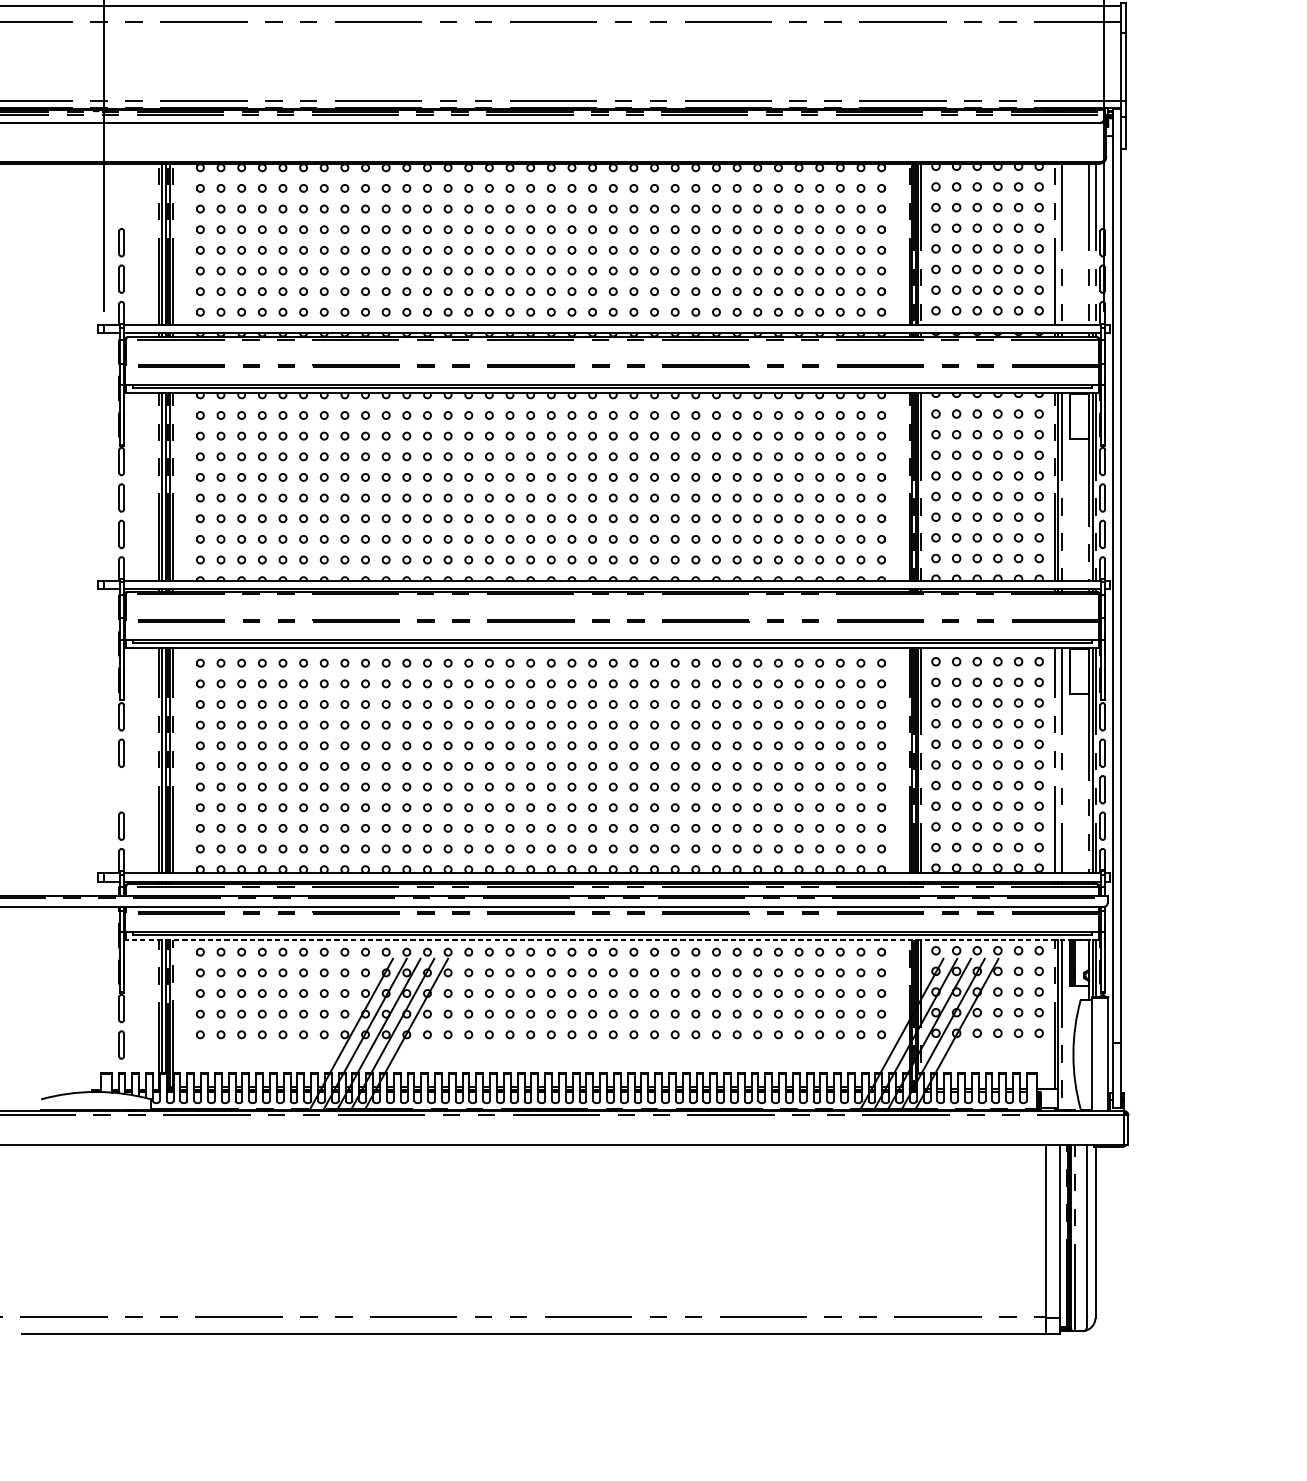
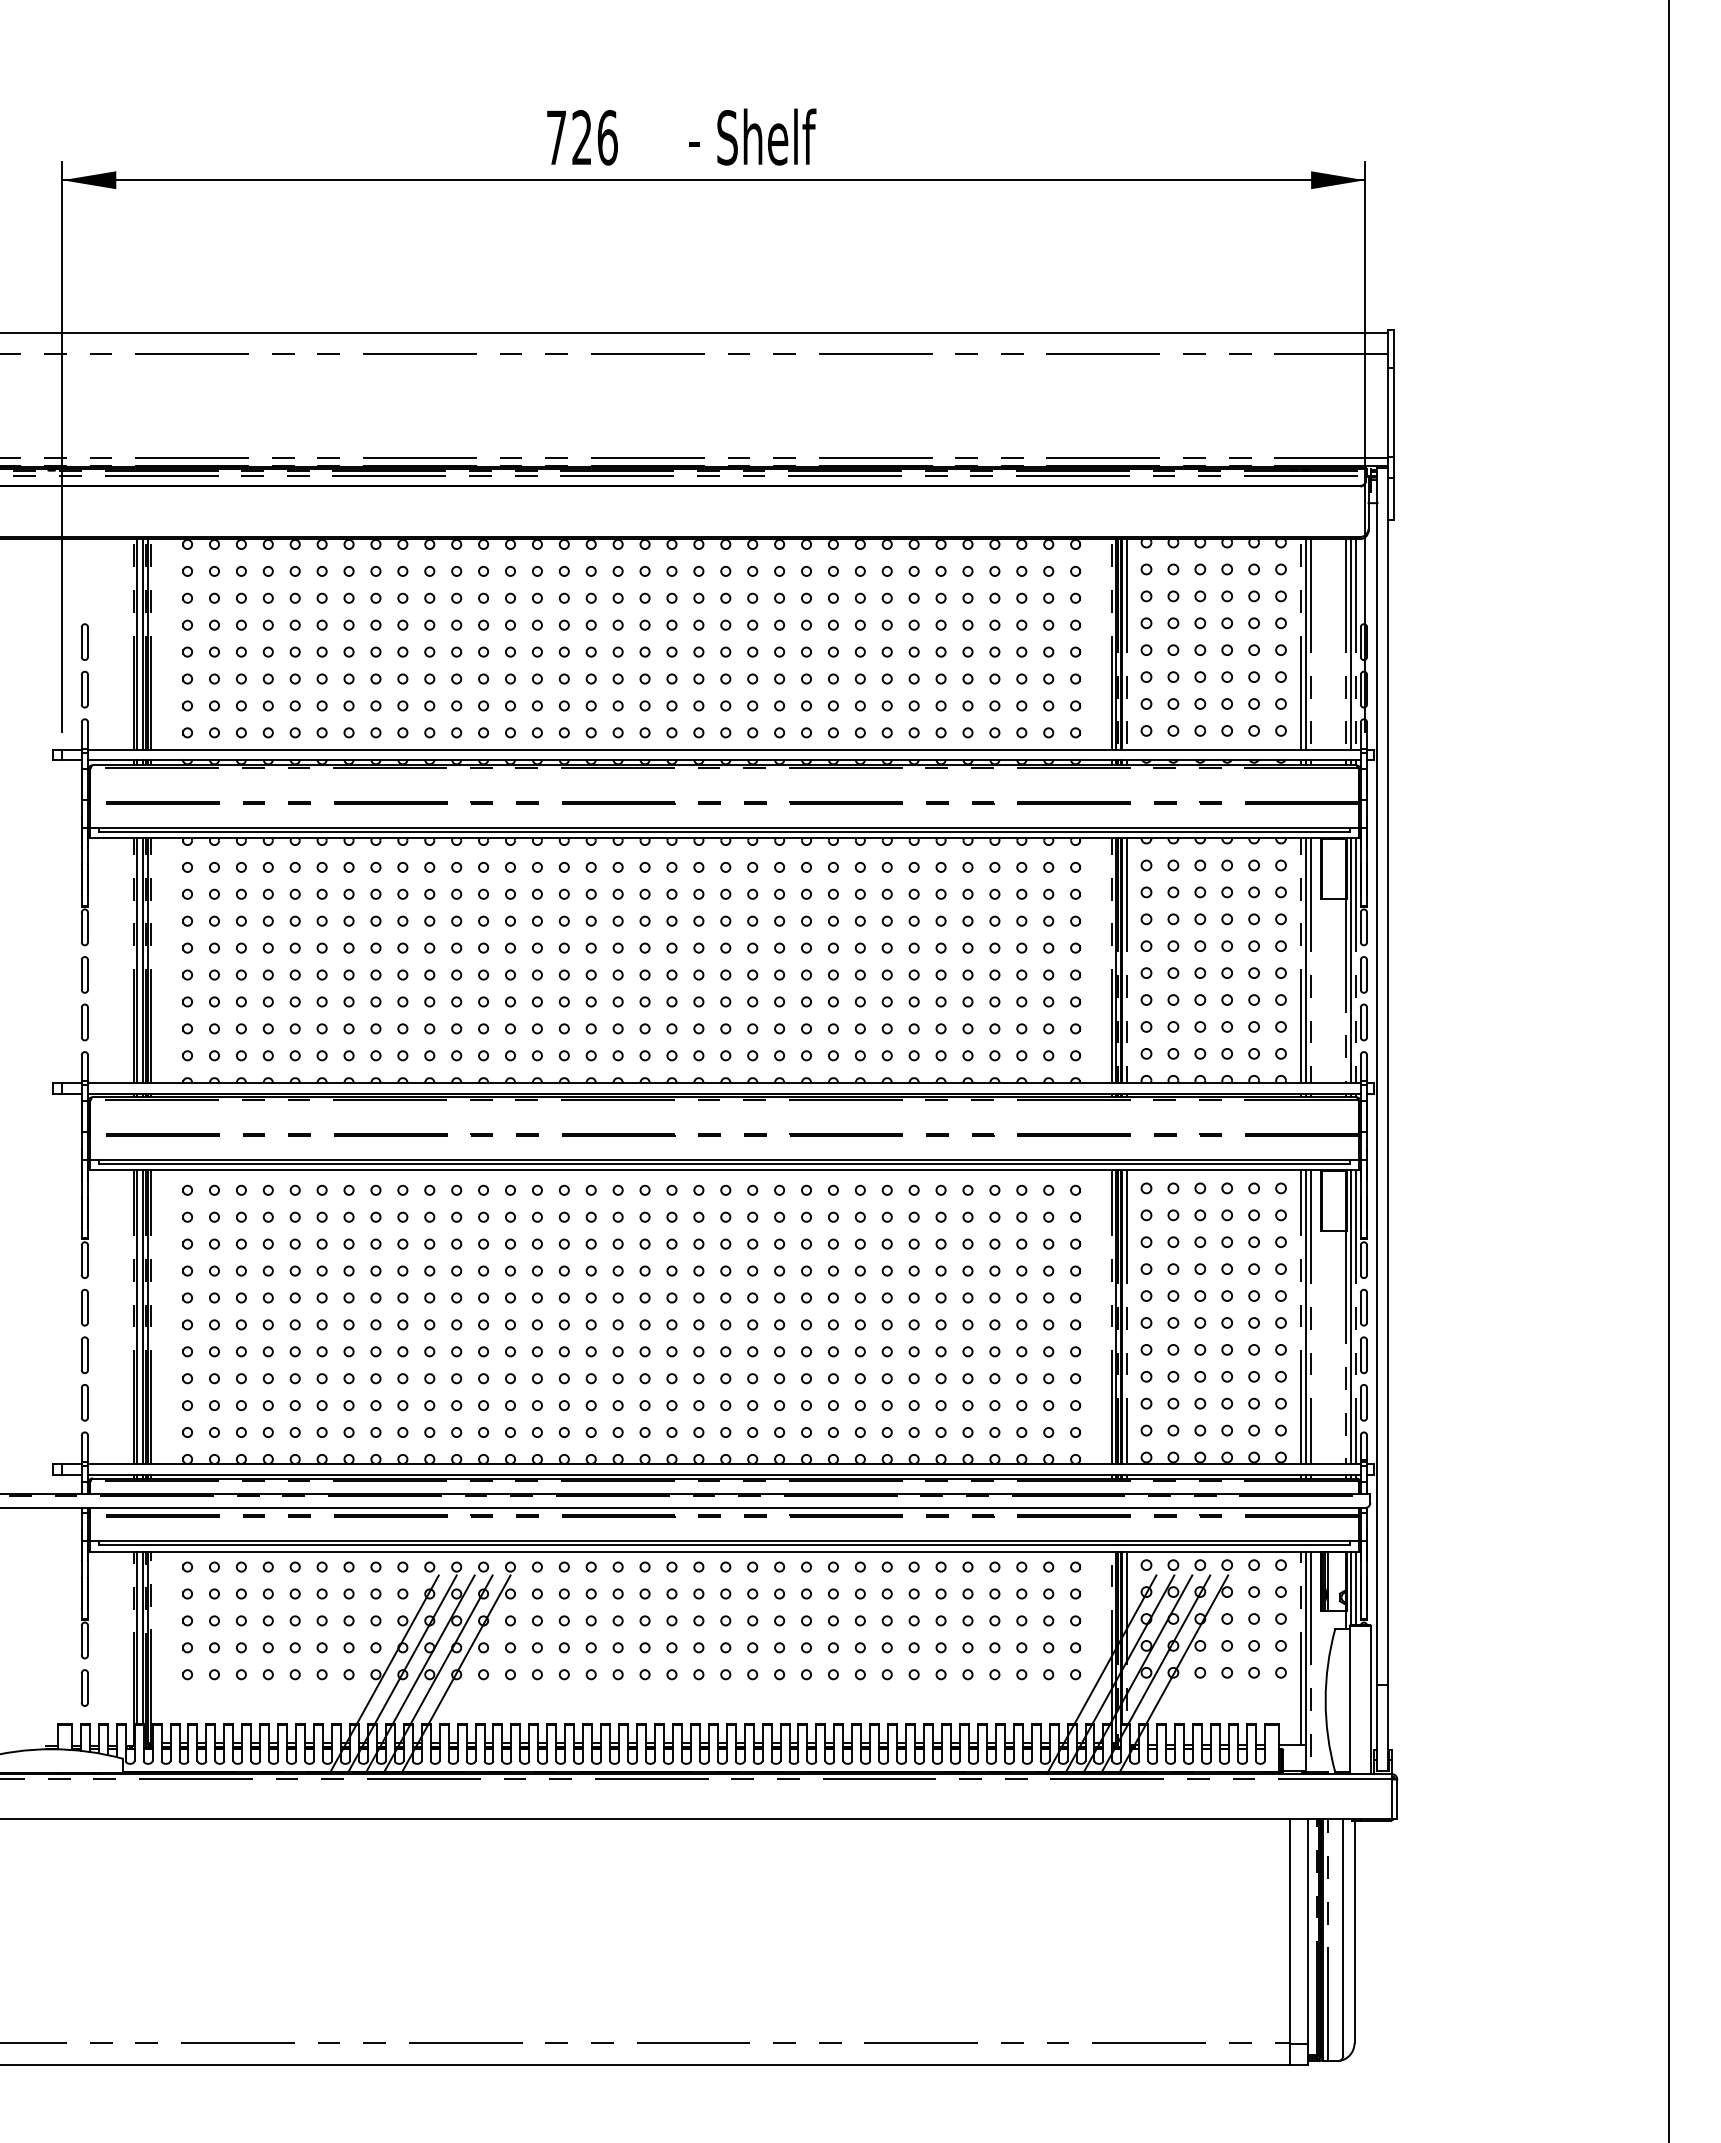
line: (1058, 244) -> (1306, 644), added
line: (1092, 244) -> (1350, 644), added
line: (1058, 760) -> (1306, 1317), added
part: (121, 789) -> (84, 1355), added
line: (612, 940) -> (724, 1551), dashed -> solid

